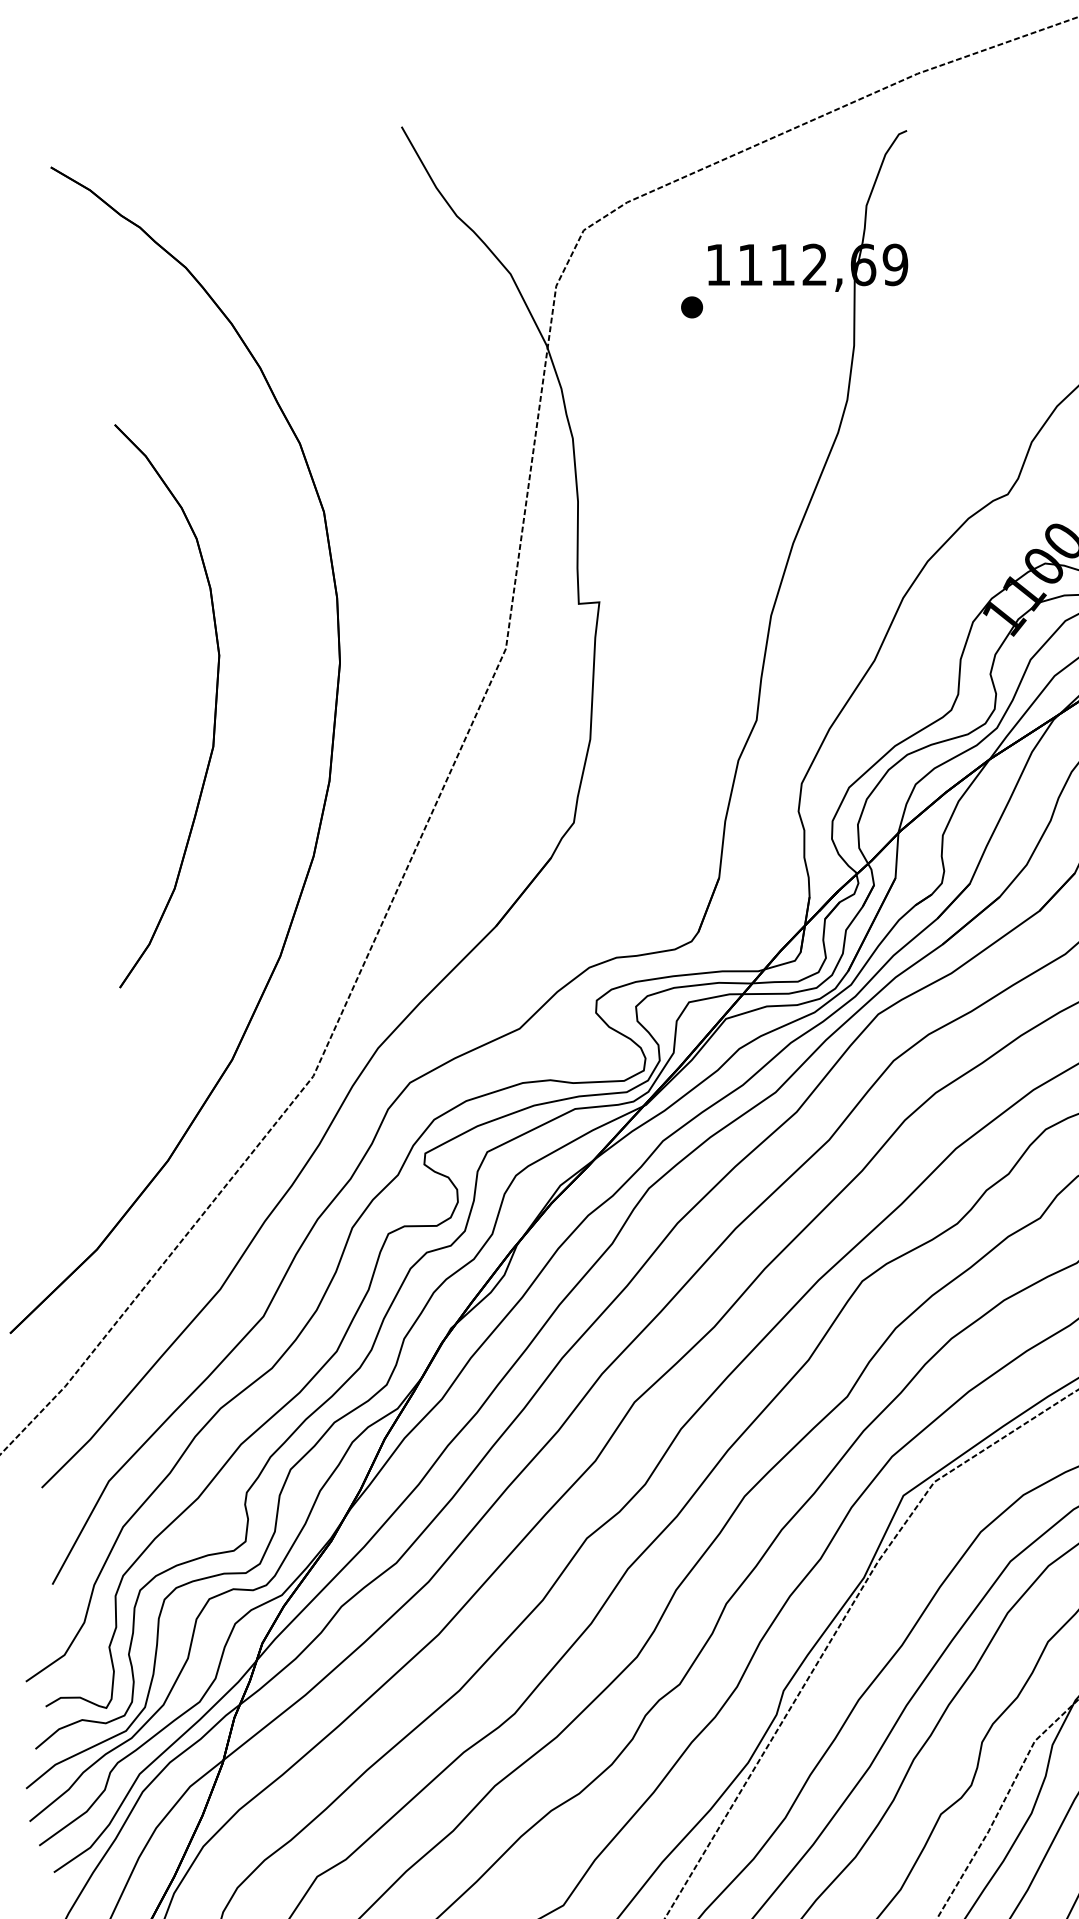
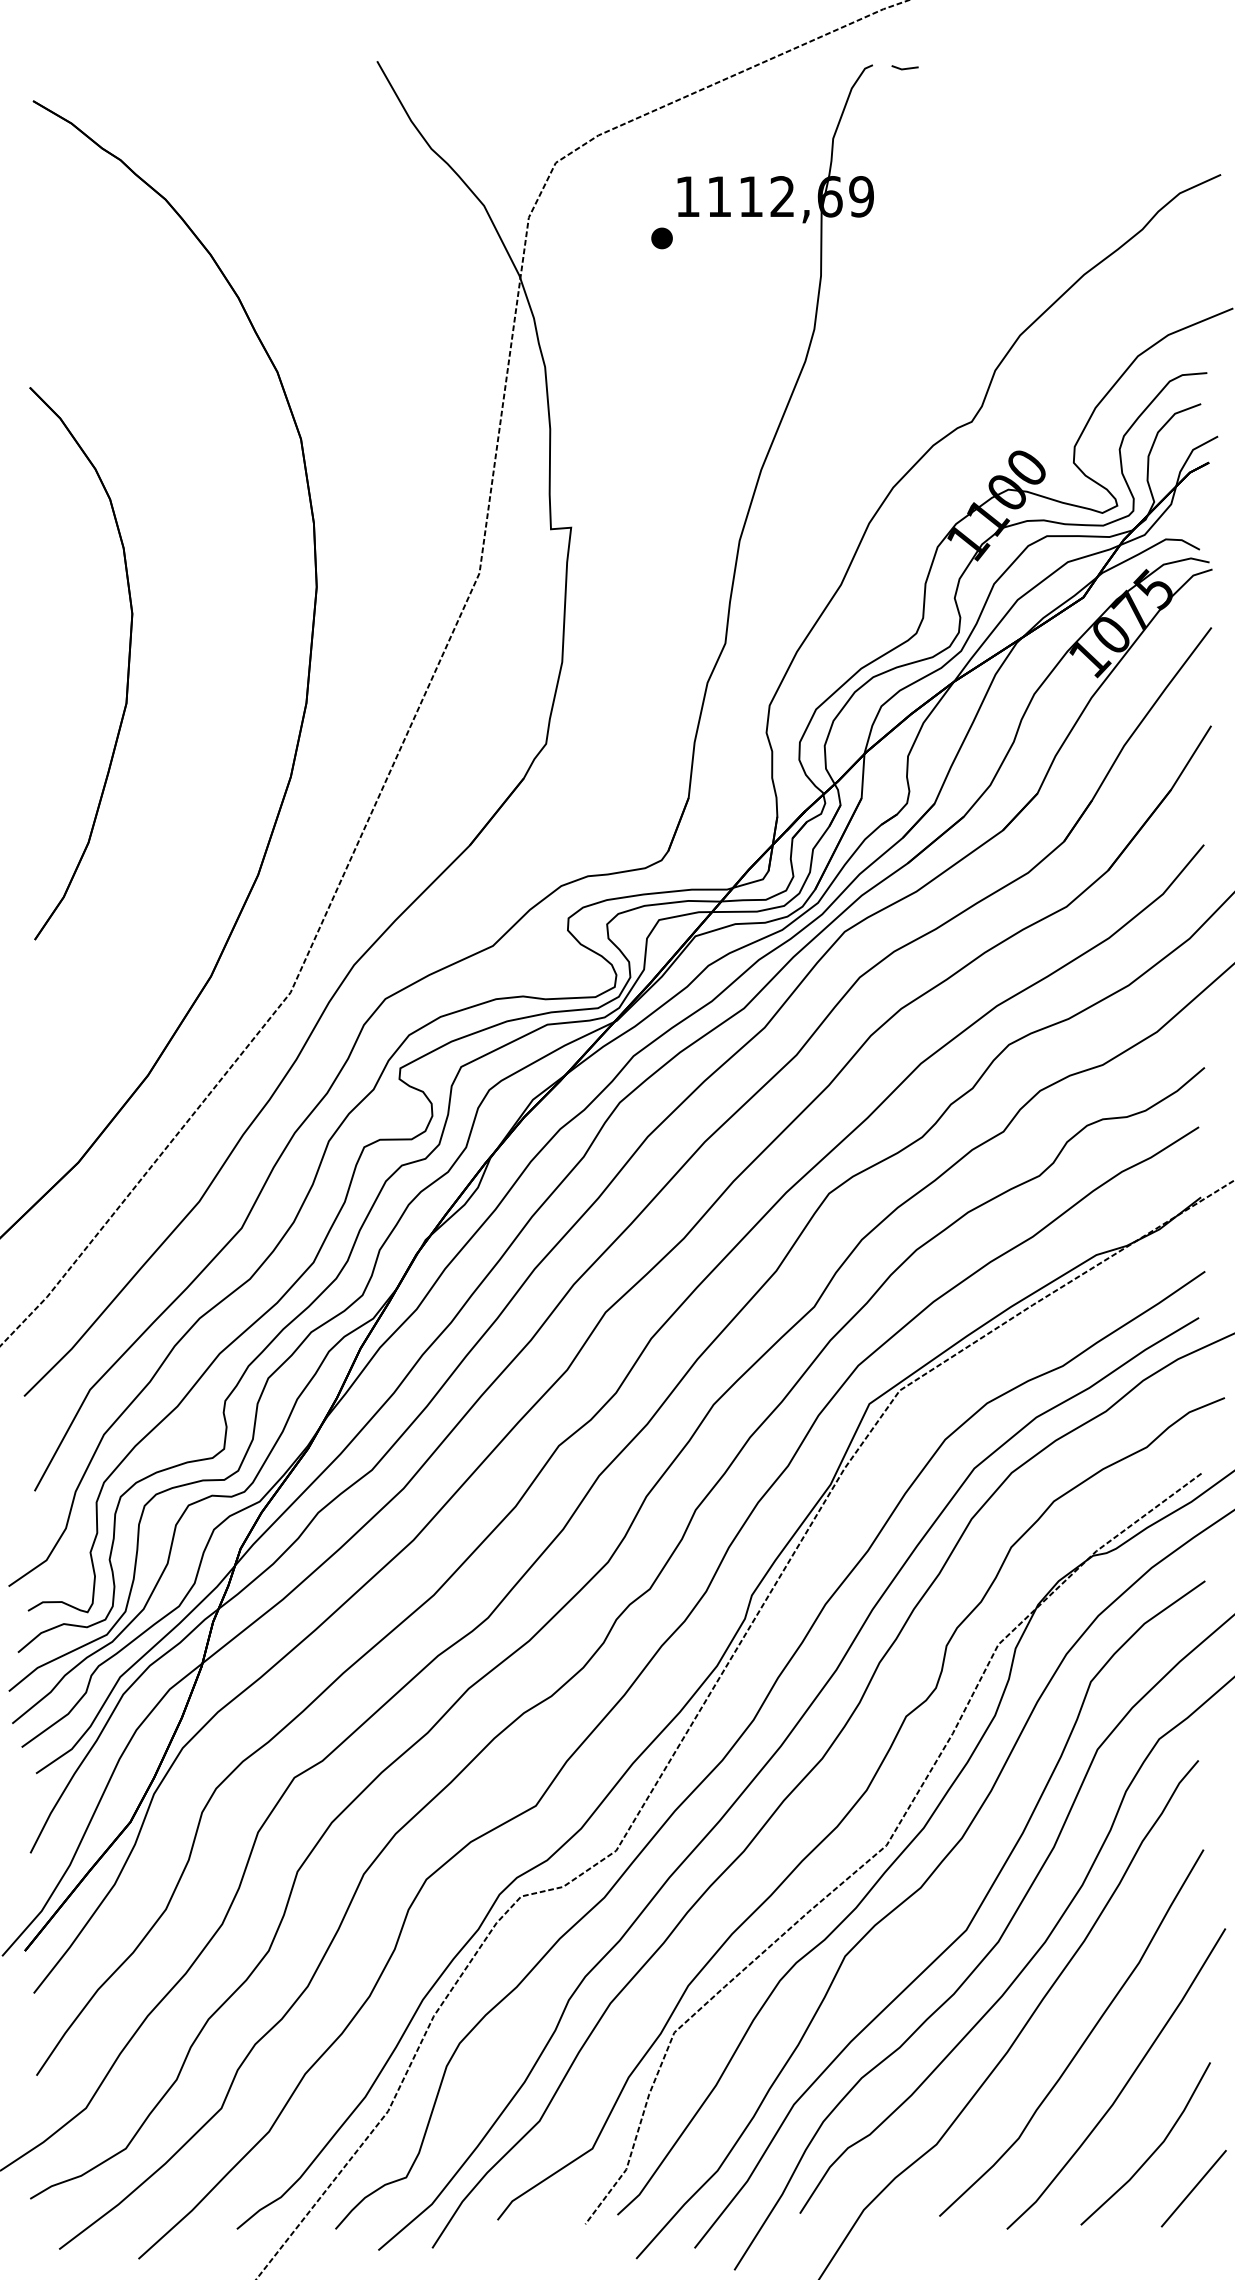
line: (939, 134) -> (904, 68), added
part: (214, 710) -> (127, 667), moved

